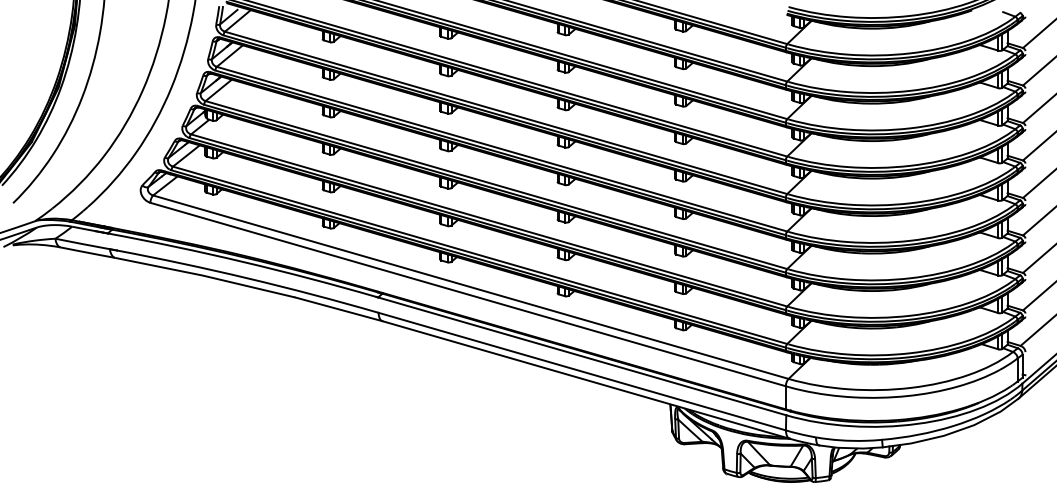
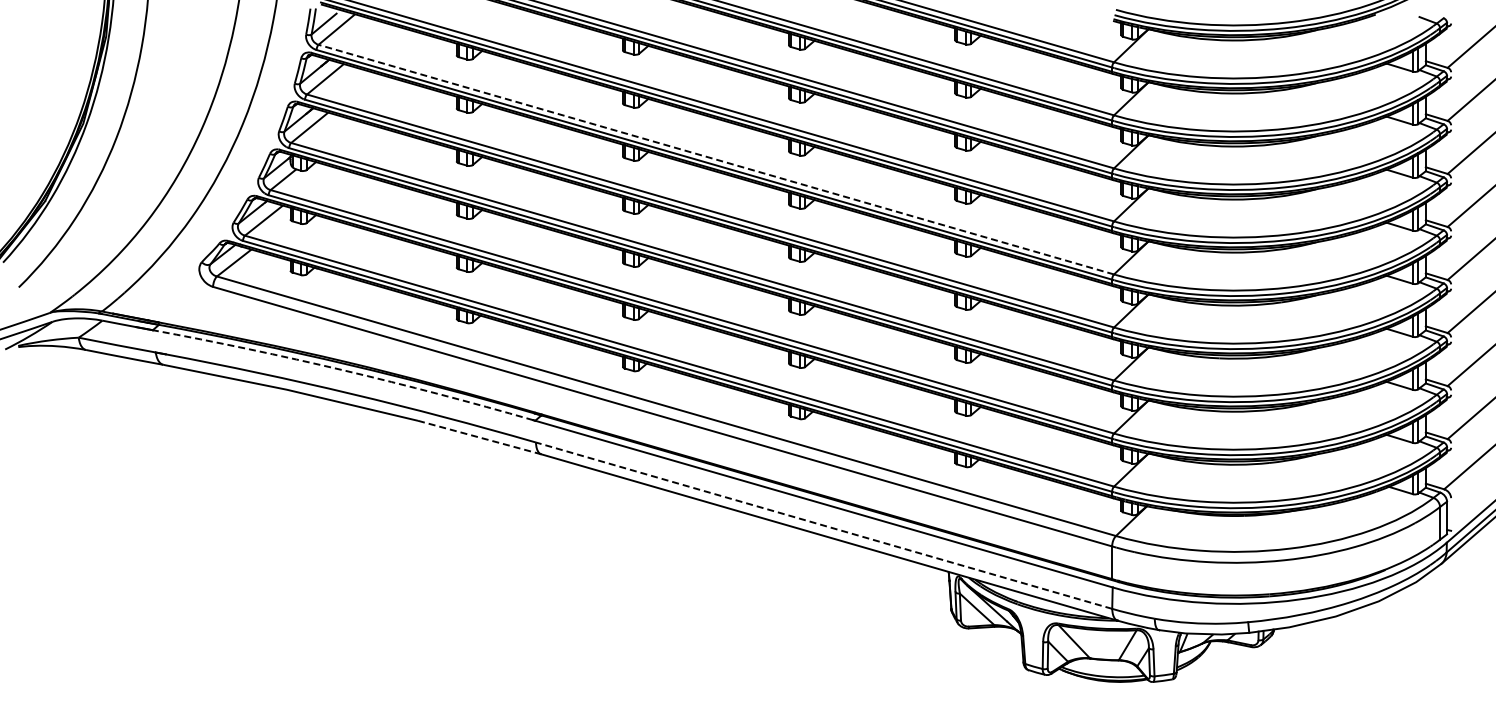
line: (506, 112) -> (716, 159), solid -> dashed
arc: (243, 261) -> (344, 370), solid -> dashed
line: (338, 309) -> (479, 437), solid -> dashed
line: (582, 371) -> (824, 525), solid -> dashed

